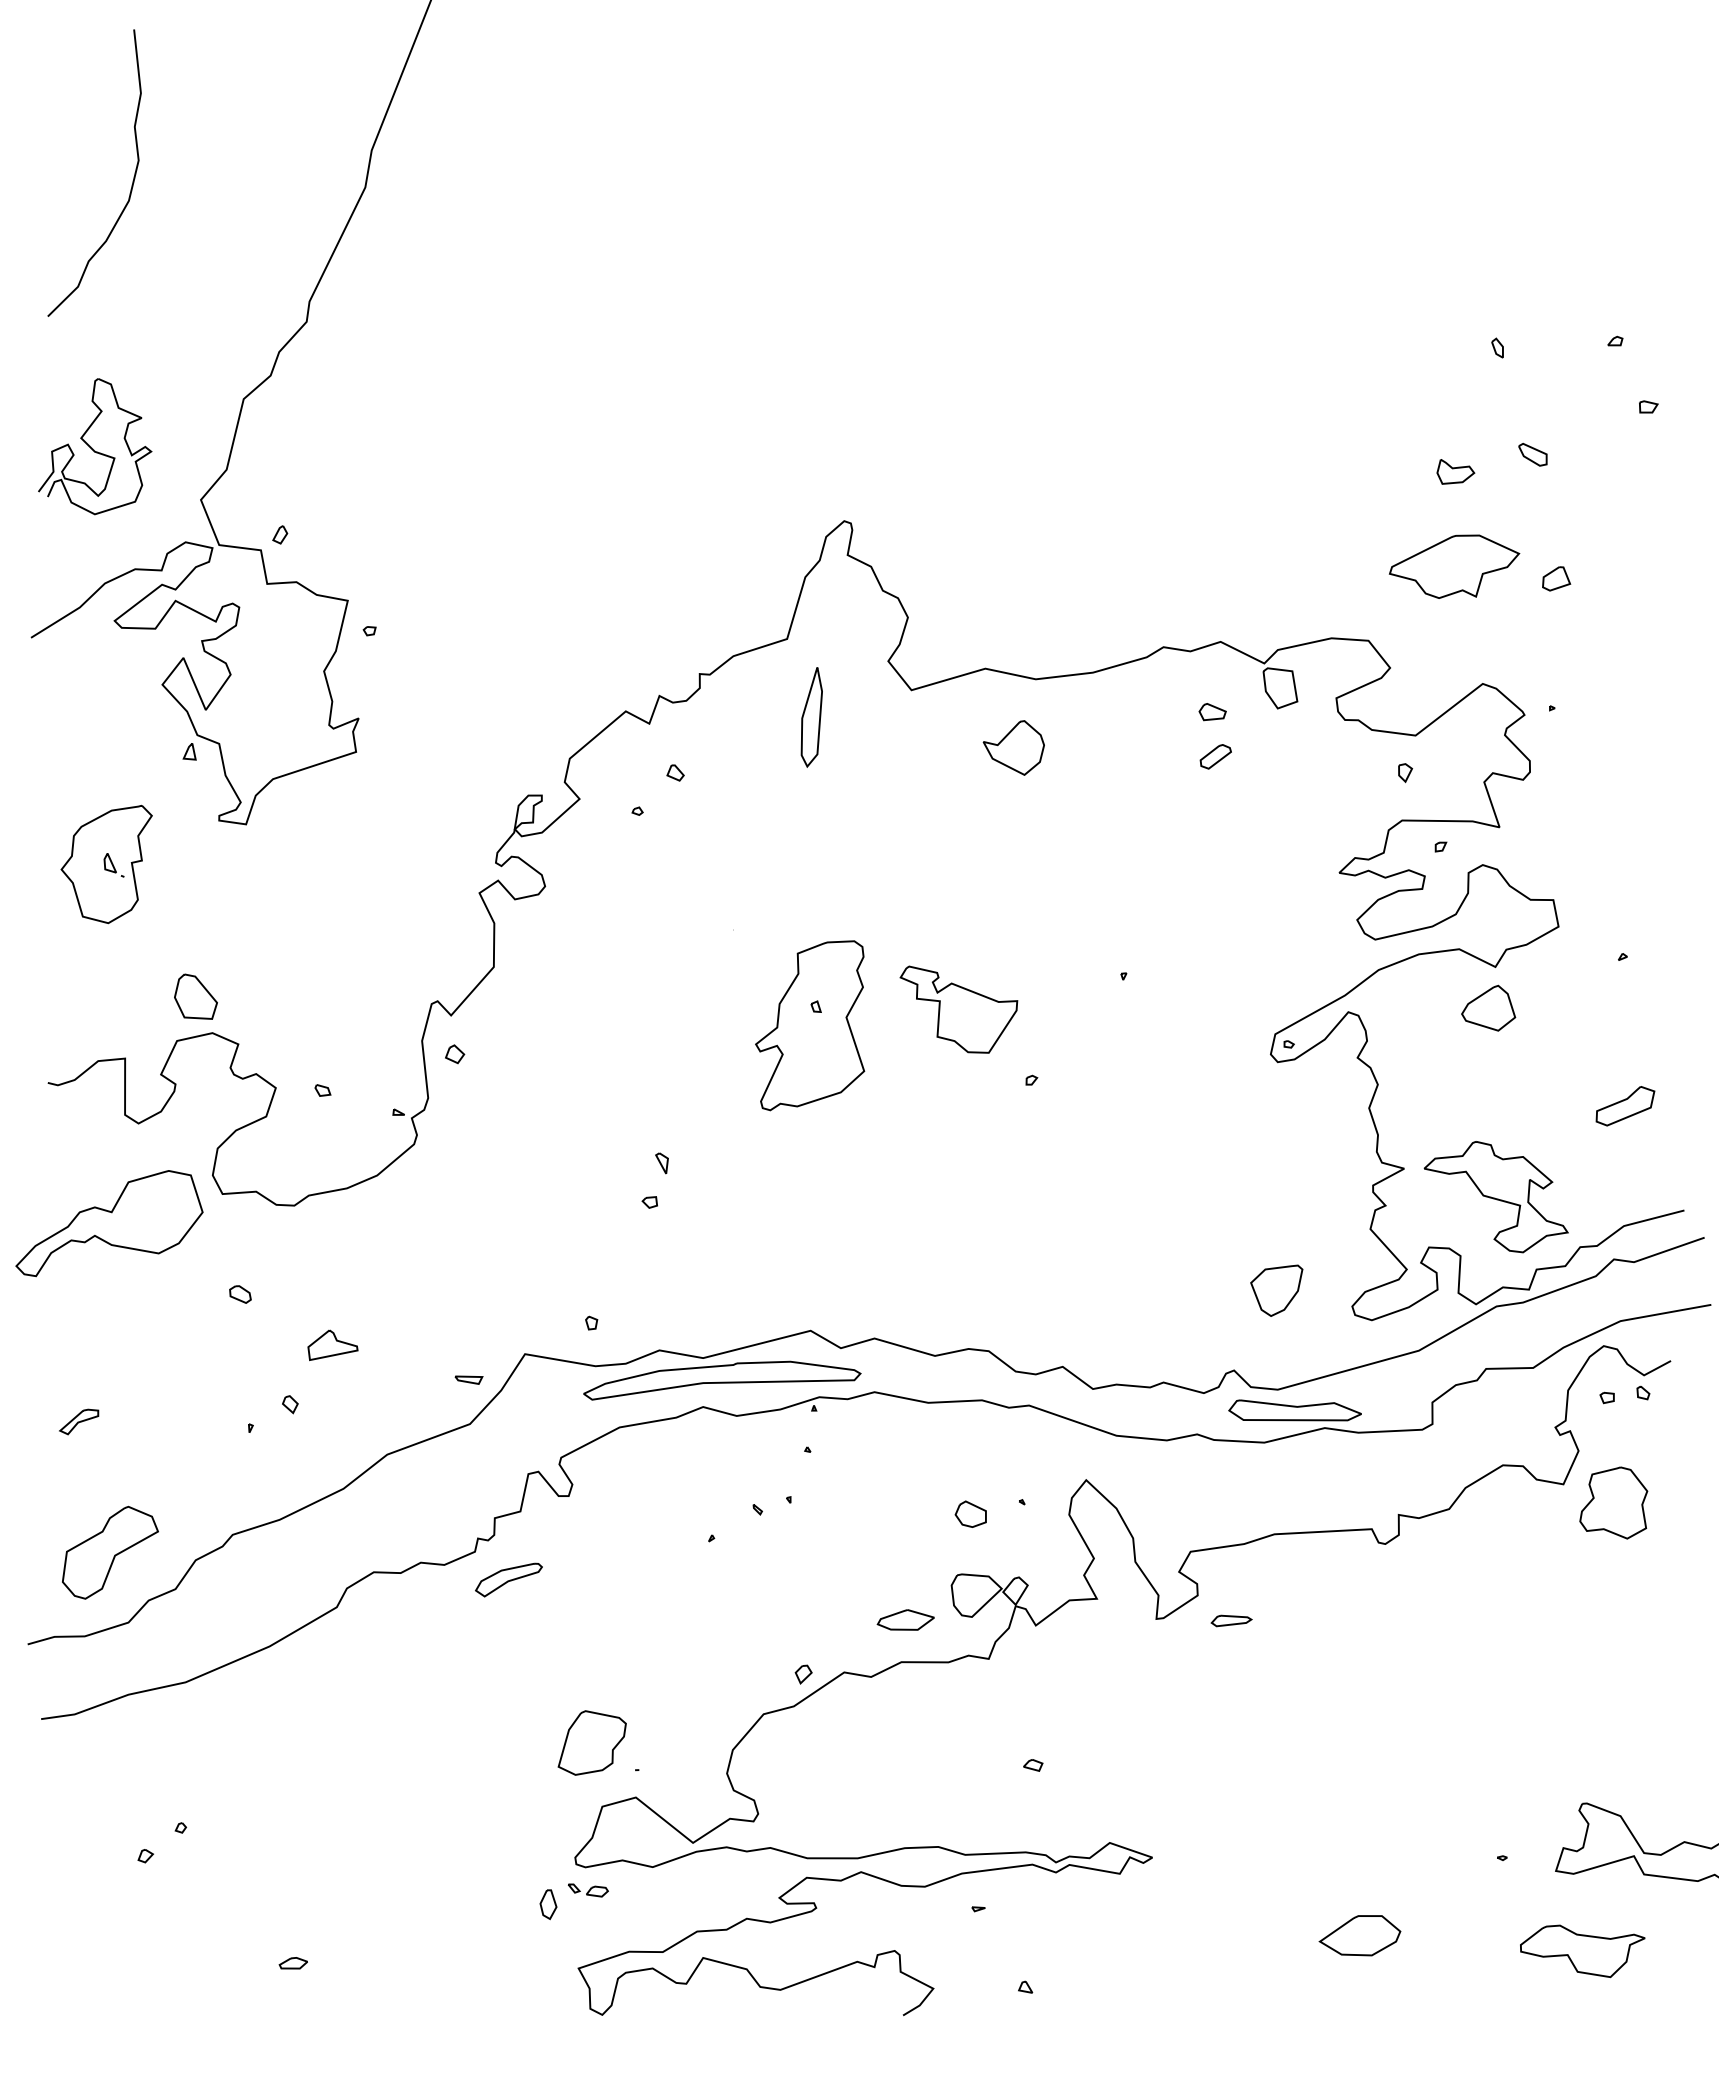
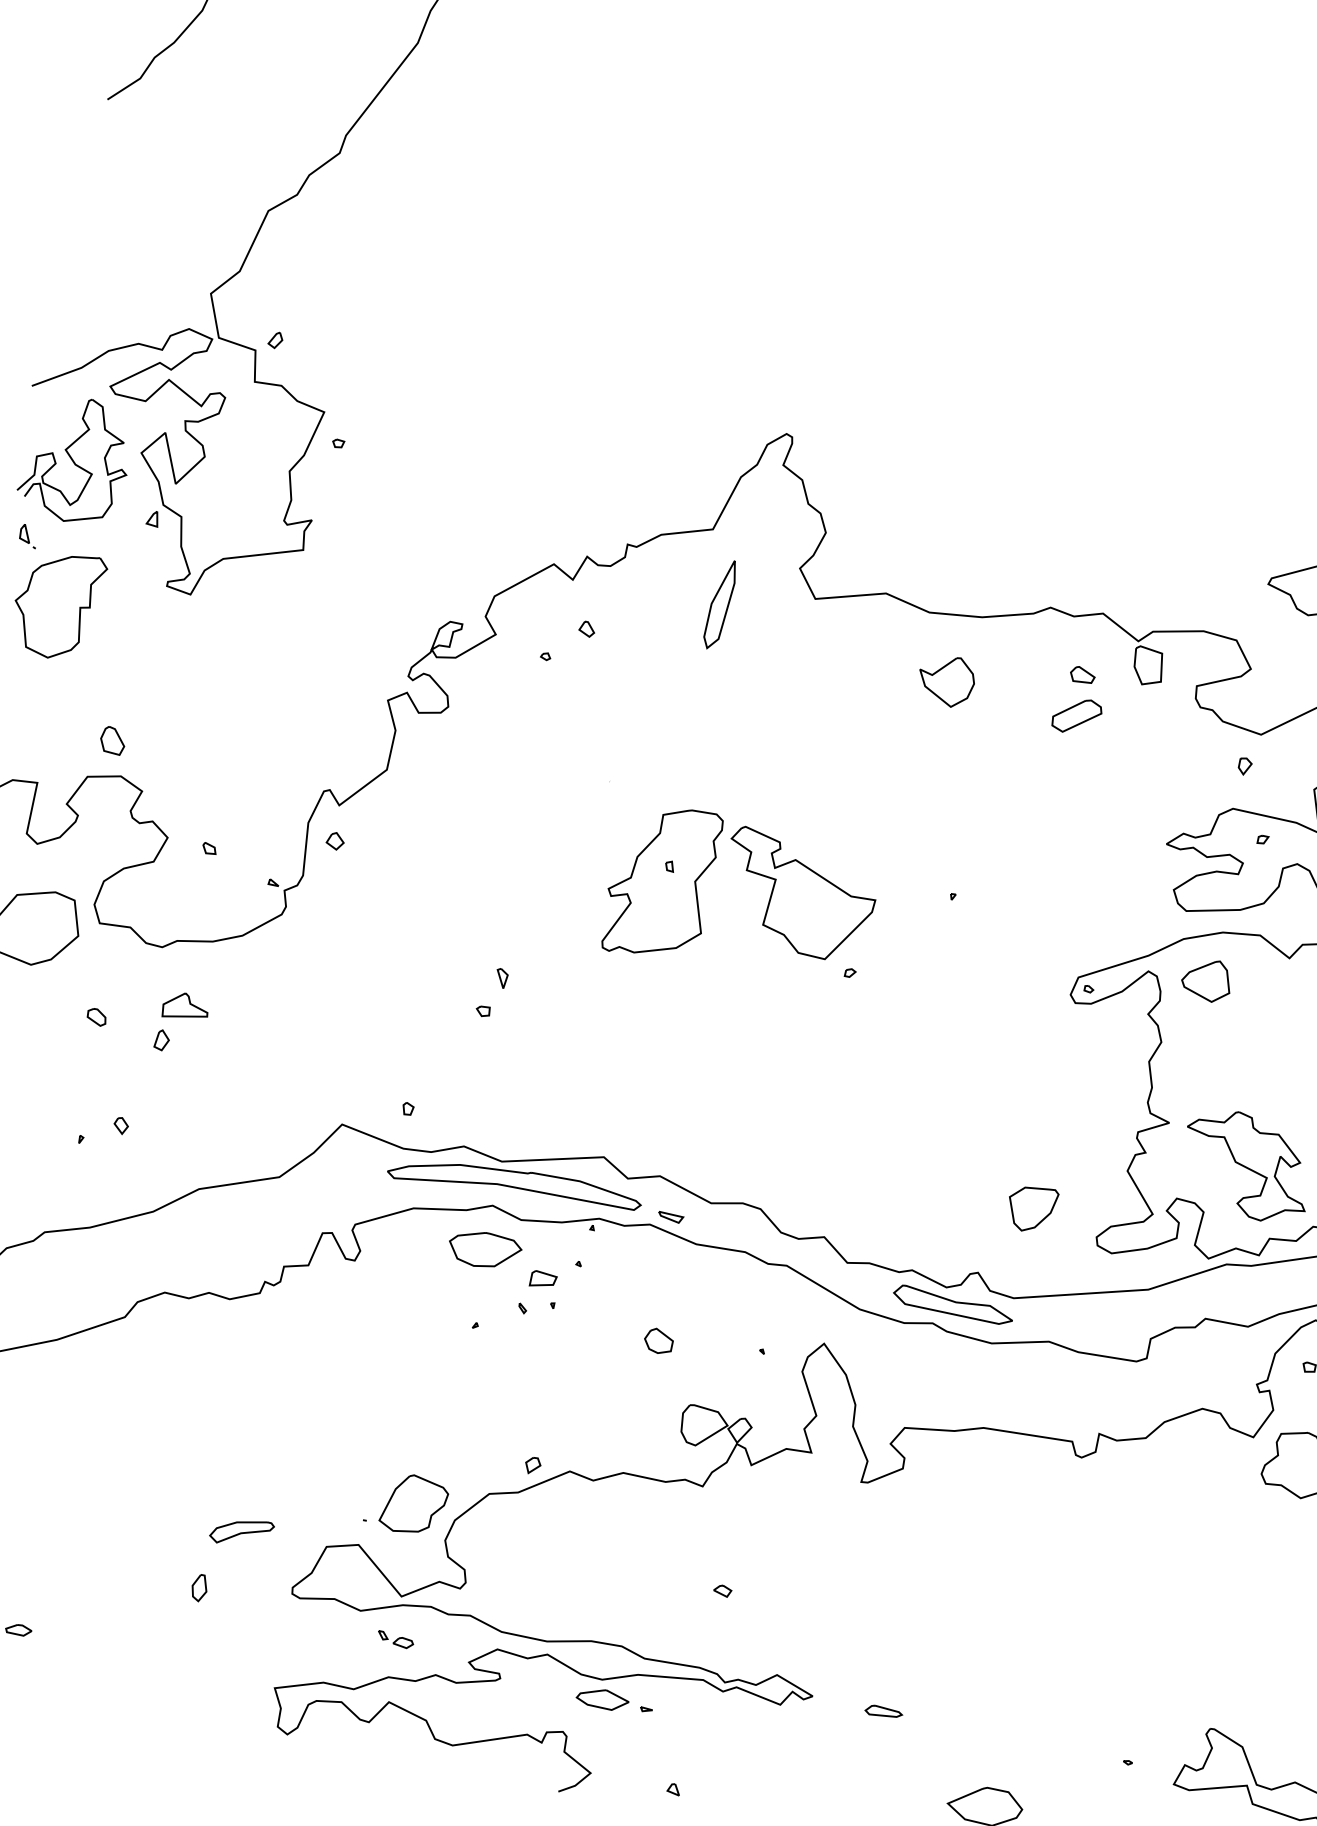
part: (95, 446) -> (76, 460), moved
part: (1013, 747) -> (946, 680), moved
part: (1215, 756) -> (1076, 715), size x1.67
part: (113, 865) -> (28, 536), moved
part: (196, 996) -> (113, 740), size x0.62
part: (1488, 1007) -> (1207, 979), moved
part: (958, 1009) -> (797, 895), size x1.43
part: (314, 1304) -> (161, 1040), added
part: (332, 1345) -> (185, 1007), moved
part: (468, 1379) -> (670, 1216), moved
part: (1294, 1410) -> (952, 1305), moved
part: (704, 1456) -> (484, 1250), added
part: (773, 1474) -> (543, 1279), added
part: (970, 1513) -> (658, 1340), moved
part: (508, 1579) -> (241, 1531), moved
part: (905, 1619) -> (602, 1698), moved
part: (1231, 1620) -> (883, 1711), moved
part: (591, 1742) -> (413, 1504), moved
part: (588, 1890) -> (395, 1640), moved
part: (548, 1904) -> (199, 1587), moved

